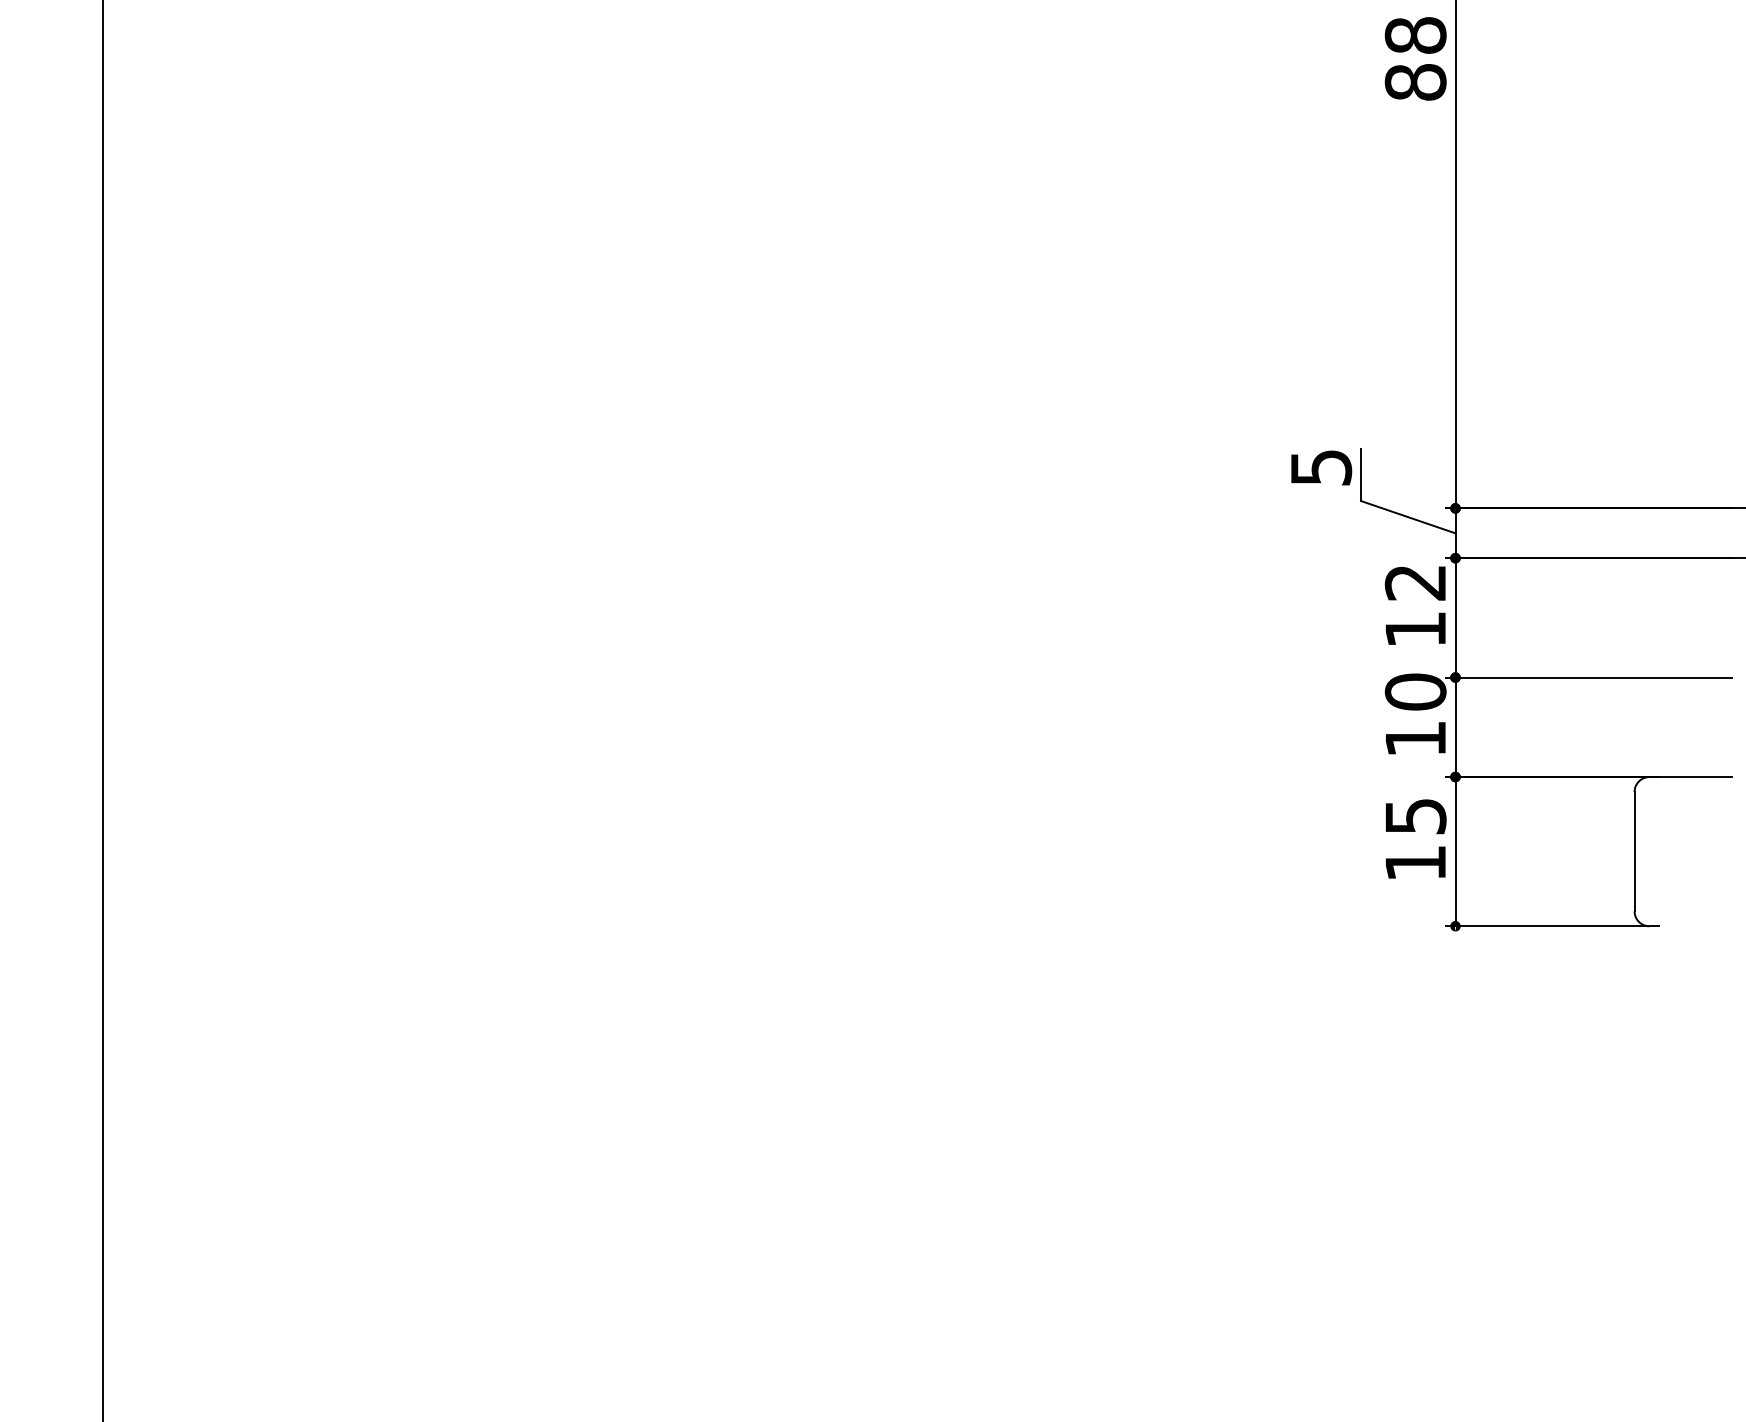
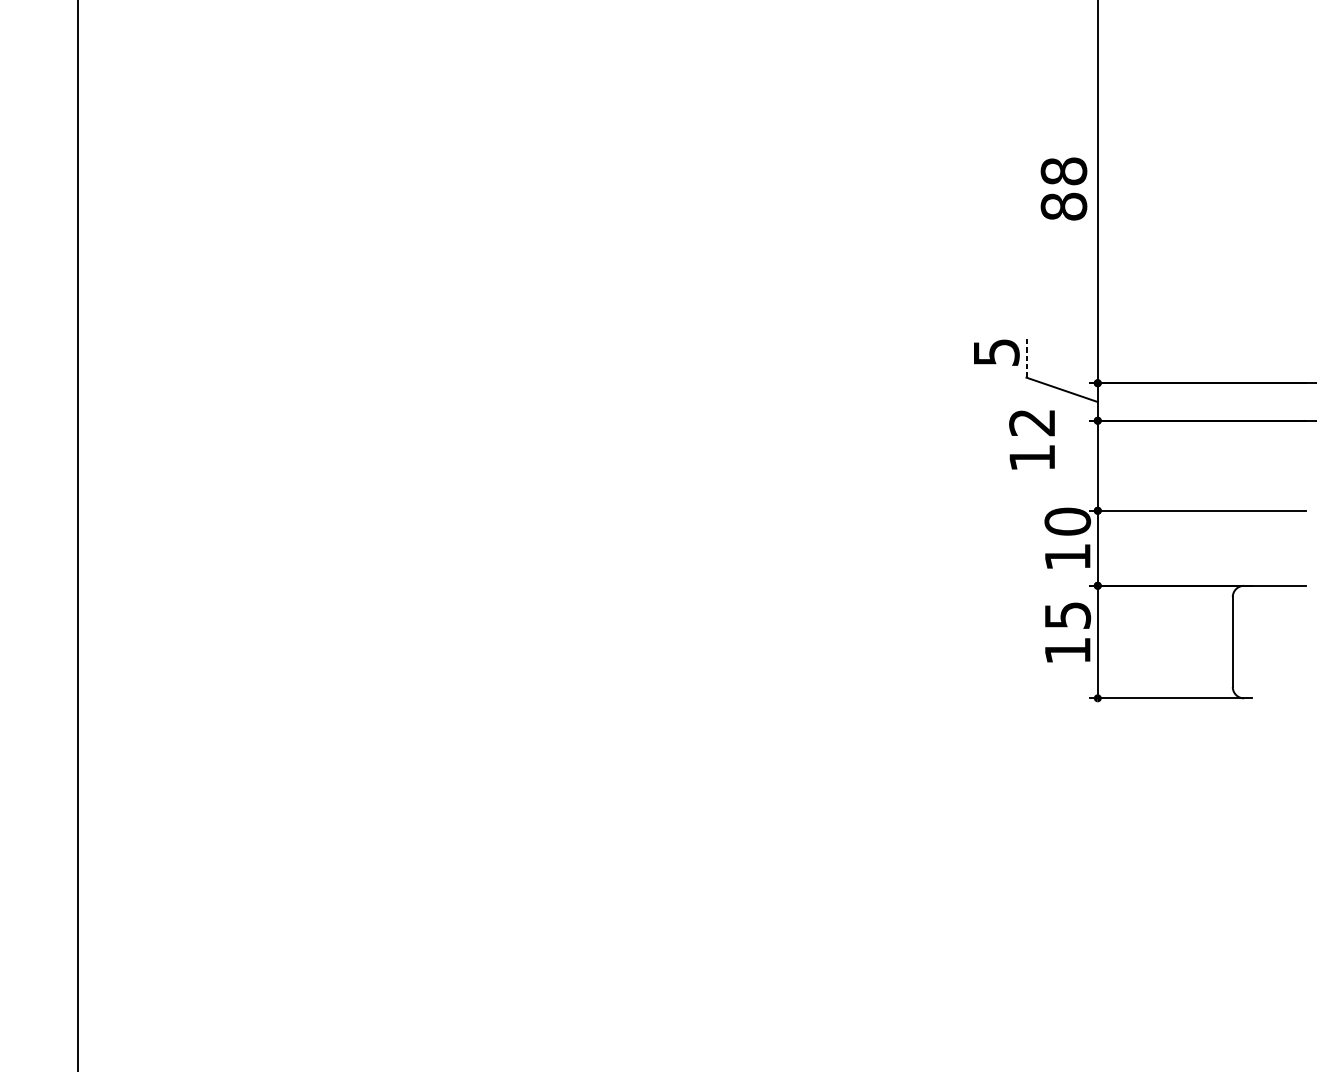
text: (1415, 58) -> (1063, 188), moved
line: (1361, 475) -> (1026, 358), solid -> dashed
text: (1414, 605) -> (1031, 439), moved

